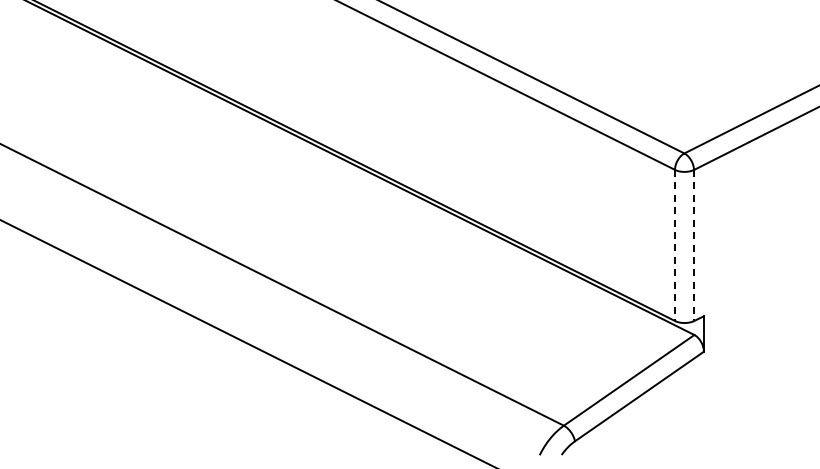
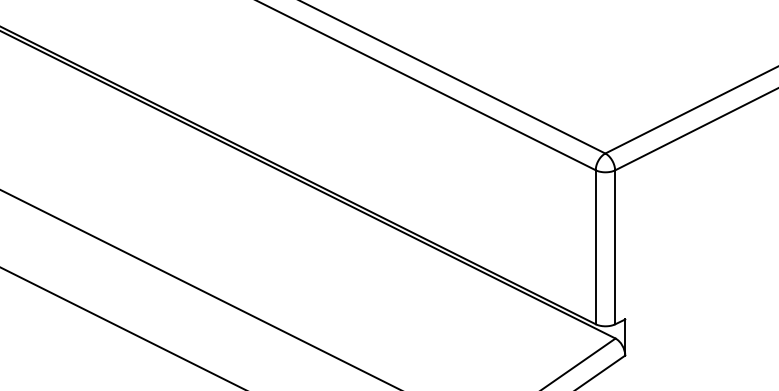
line: (675, 245) -> (596, 247), dashed -> solid
line: (694, 245) -> (615, 247), dashed -> solid

